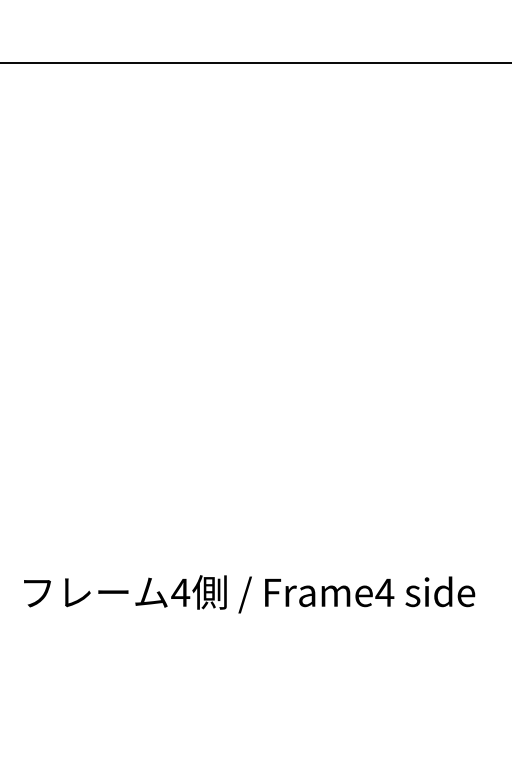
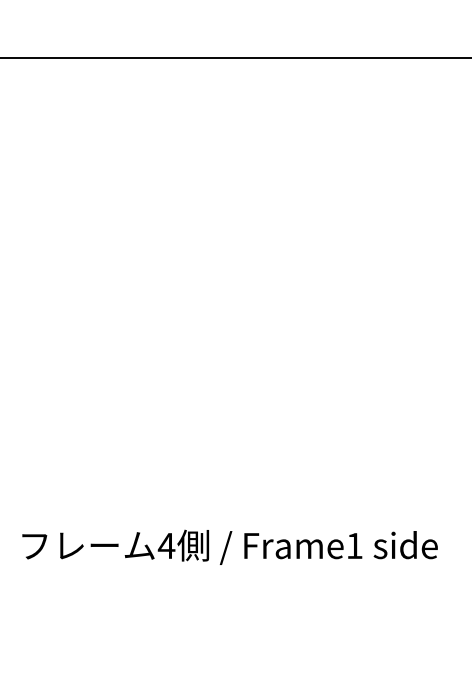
text: (384, 592) -> (354, 545), Frame4 -> Frame1

